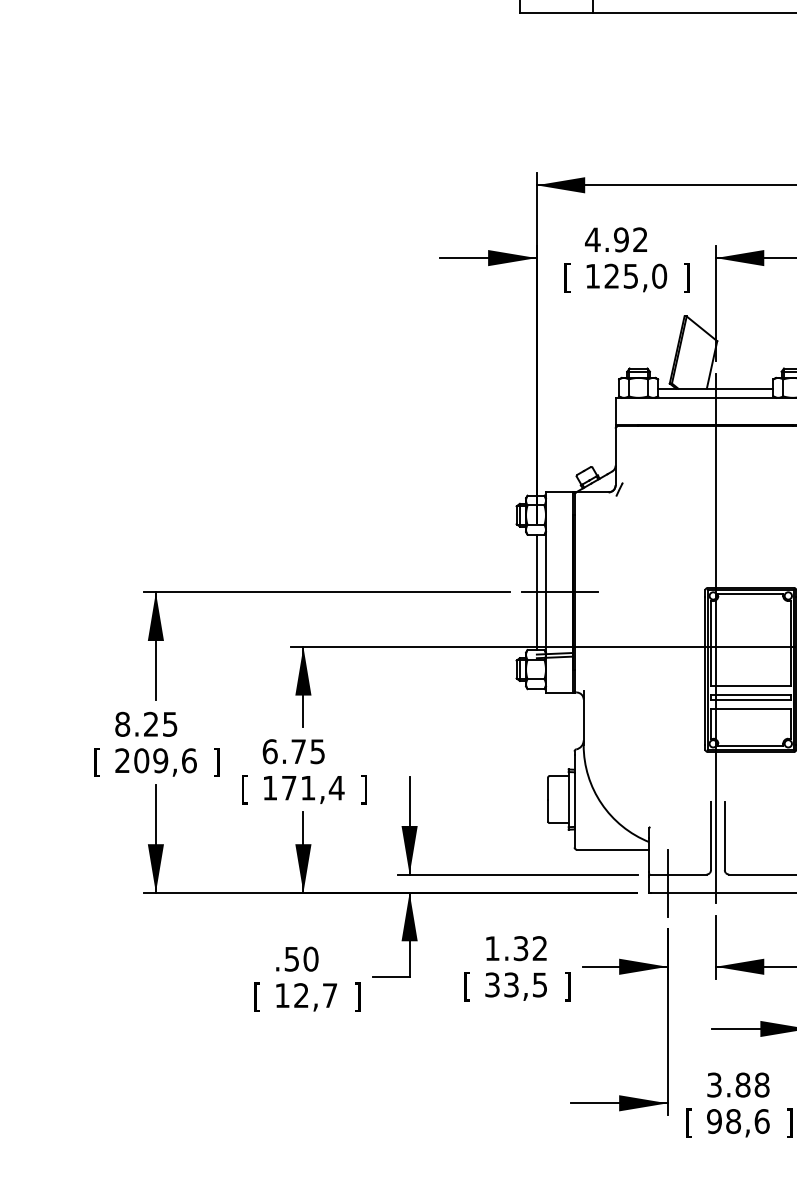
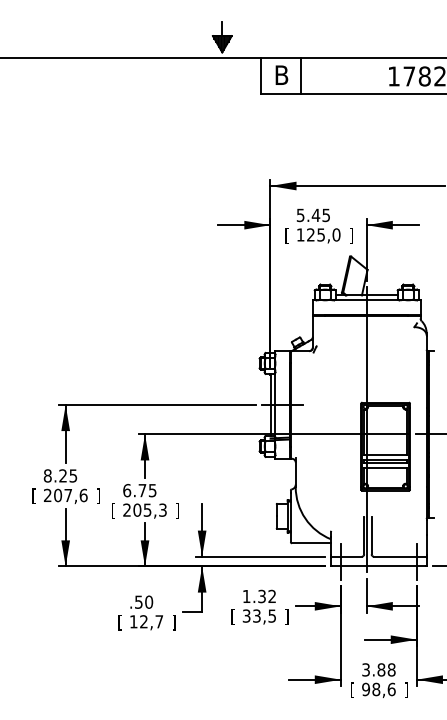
text: (614, 240) -> (312, 215), 4.92 -> 5.45
text: (161, 760) -> (68, 495), 209,6 -> 207,6
text: (304, 786) -> (145, 509), 171,4 -> 205,3

